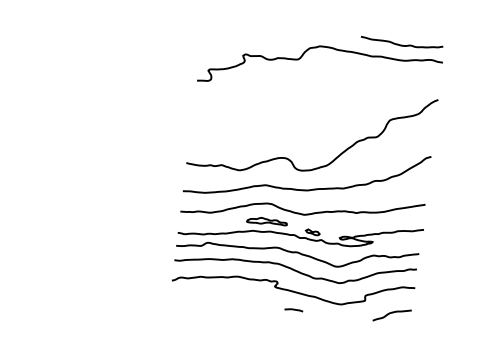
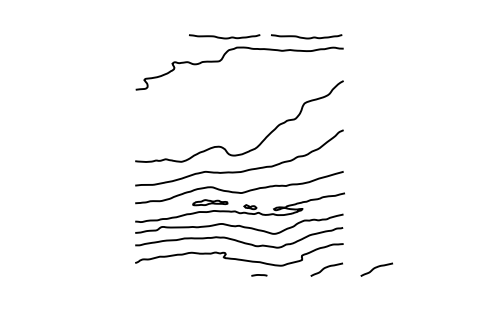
curve: (306, 32) -> (224, 37), added
line: (293, 310) -> (259, 275), moved
curve: (449, 321) -> (376, 268), added

